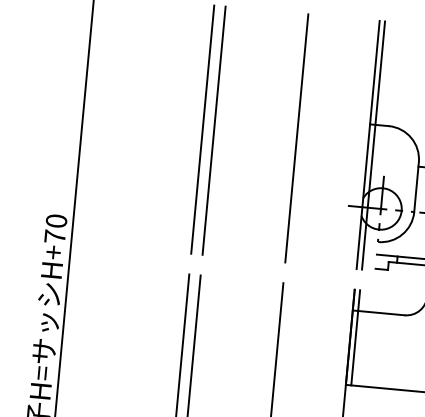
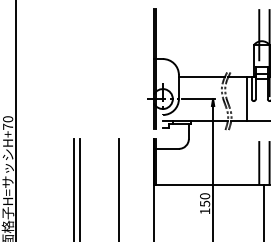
line: (203, 128) -> (74, 68), removed
line: (214, 129) -> (79, 68), removed
line: (297, 137) -> (119, 68), removed

